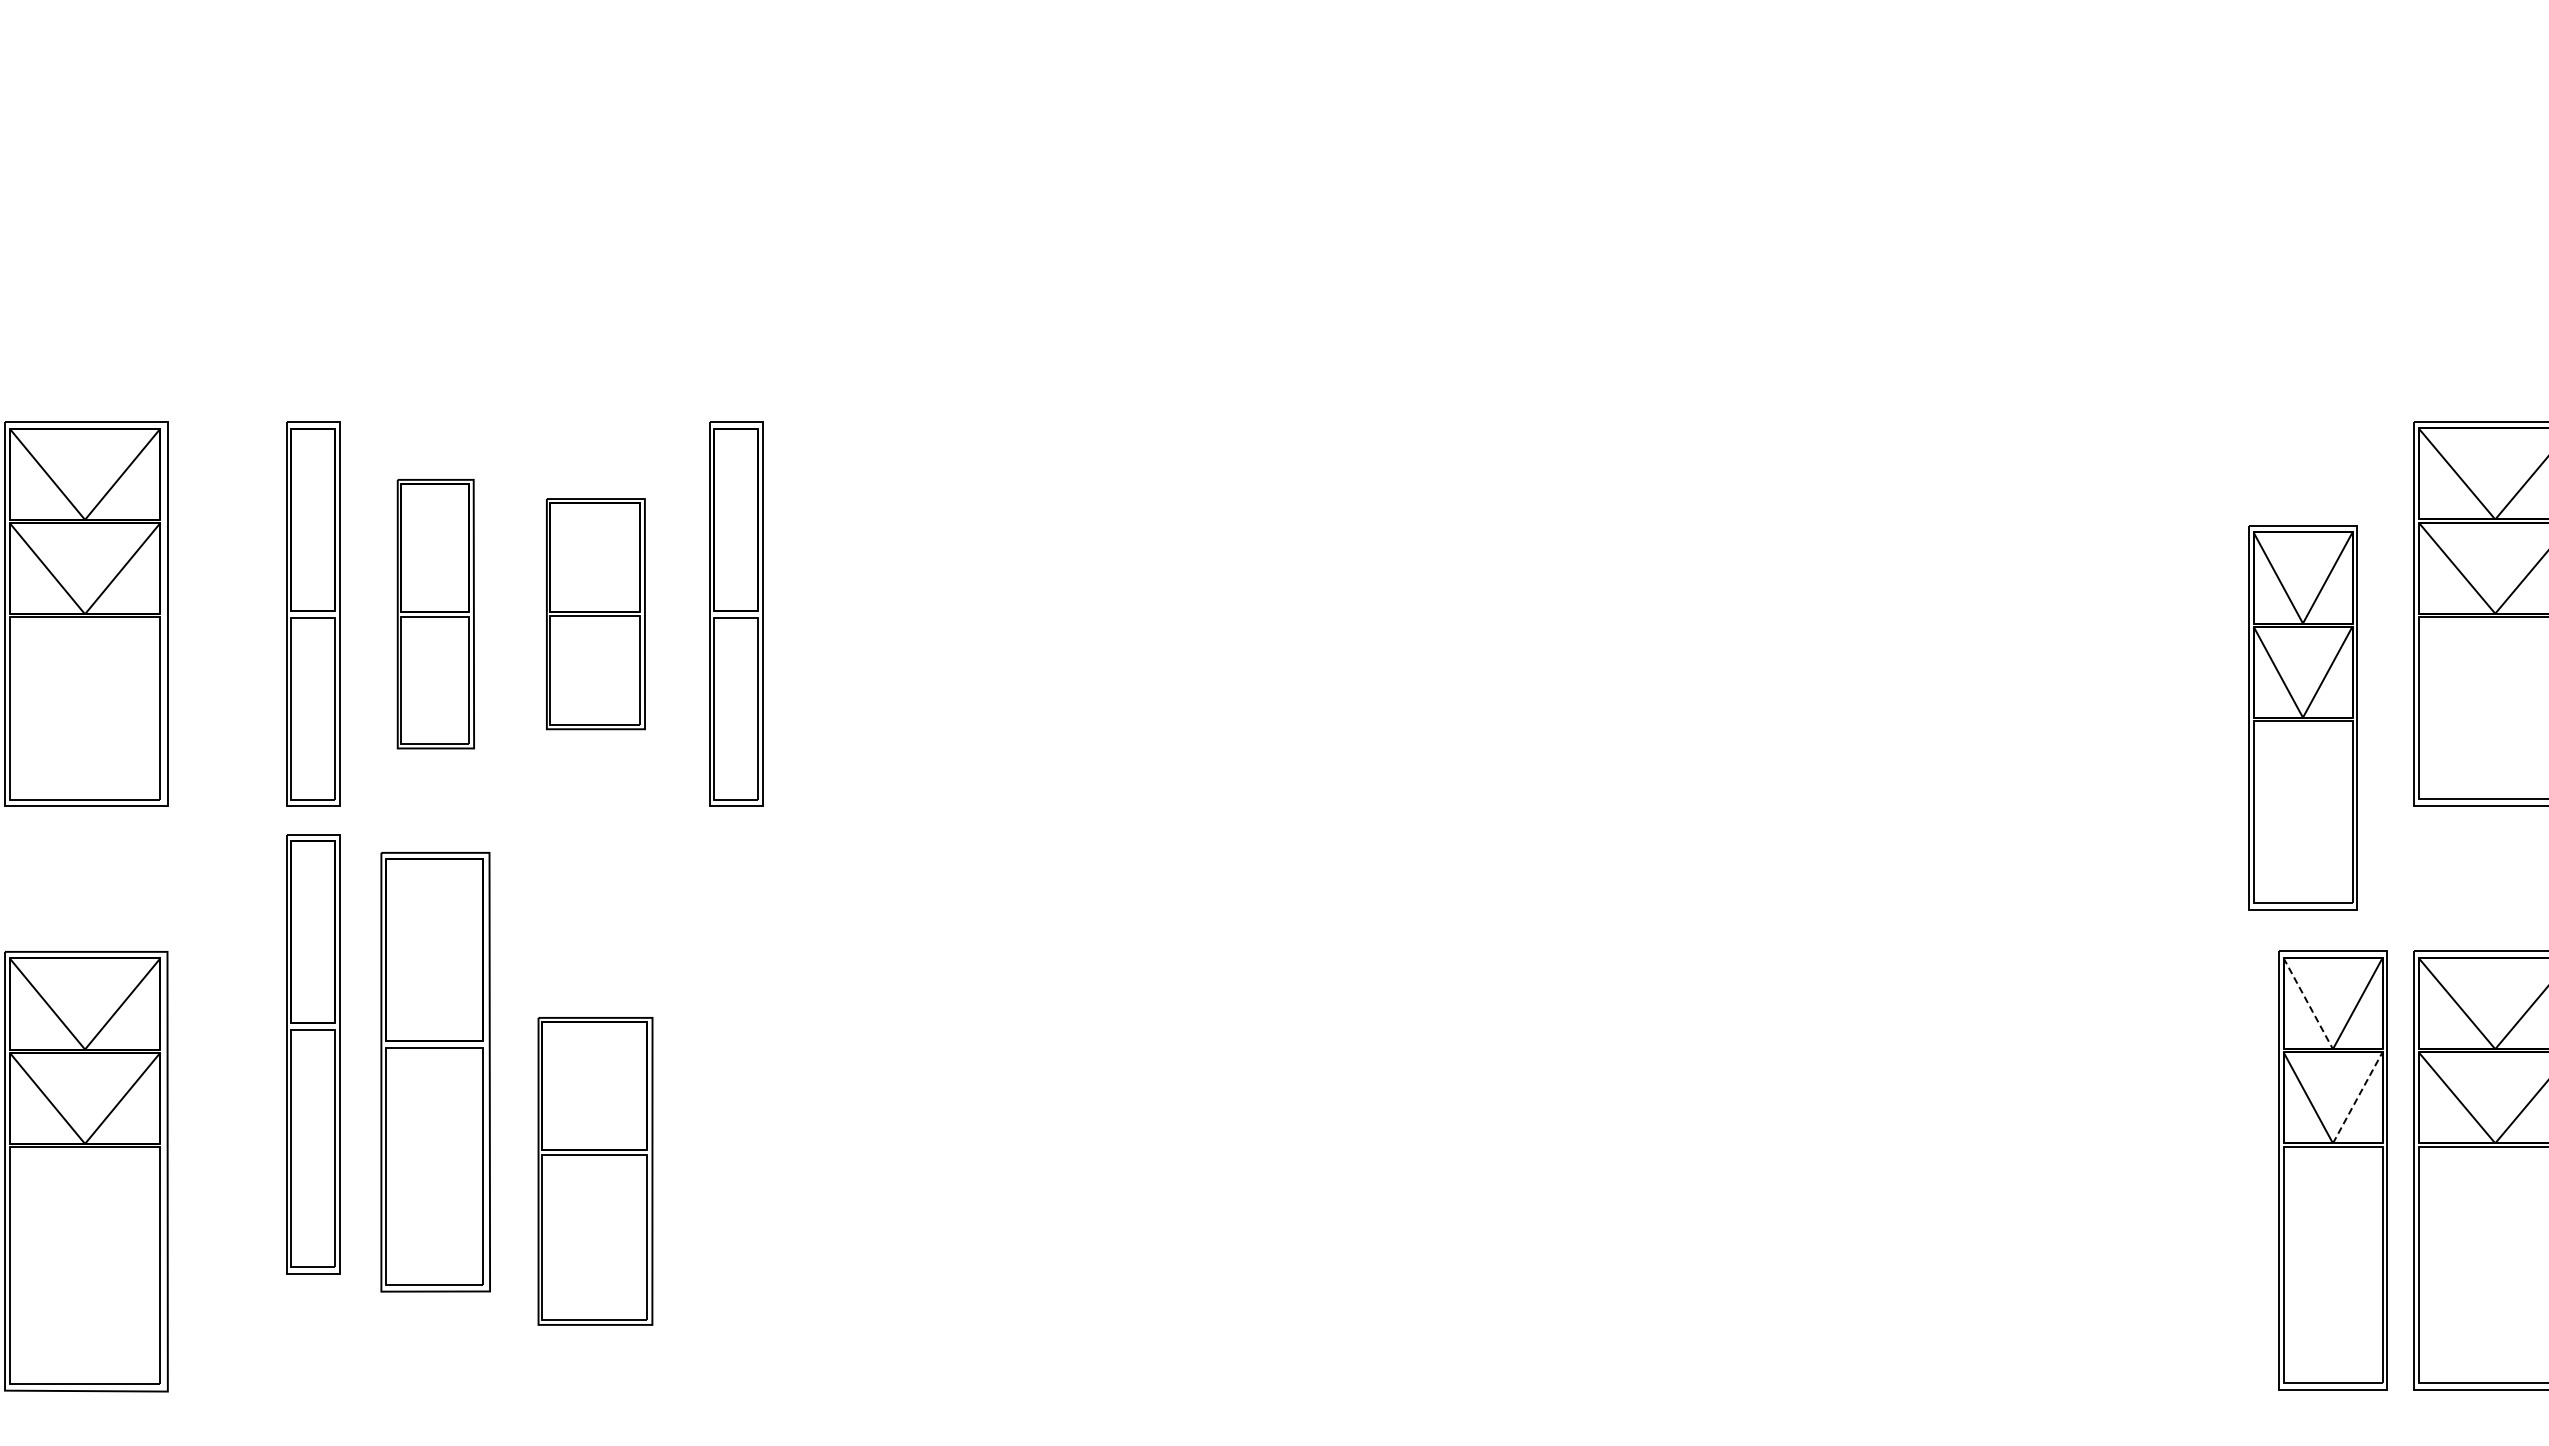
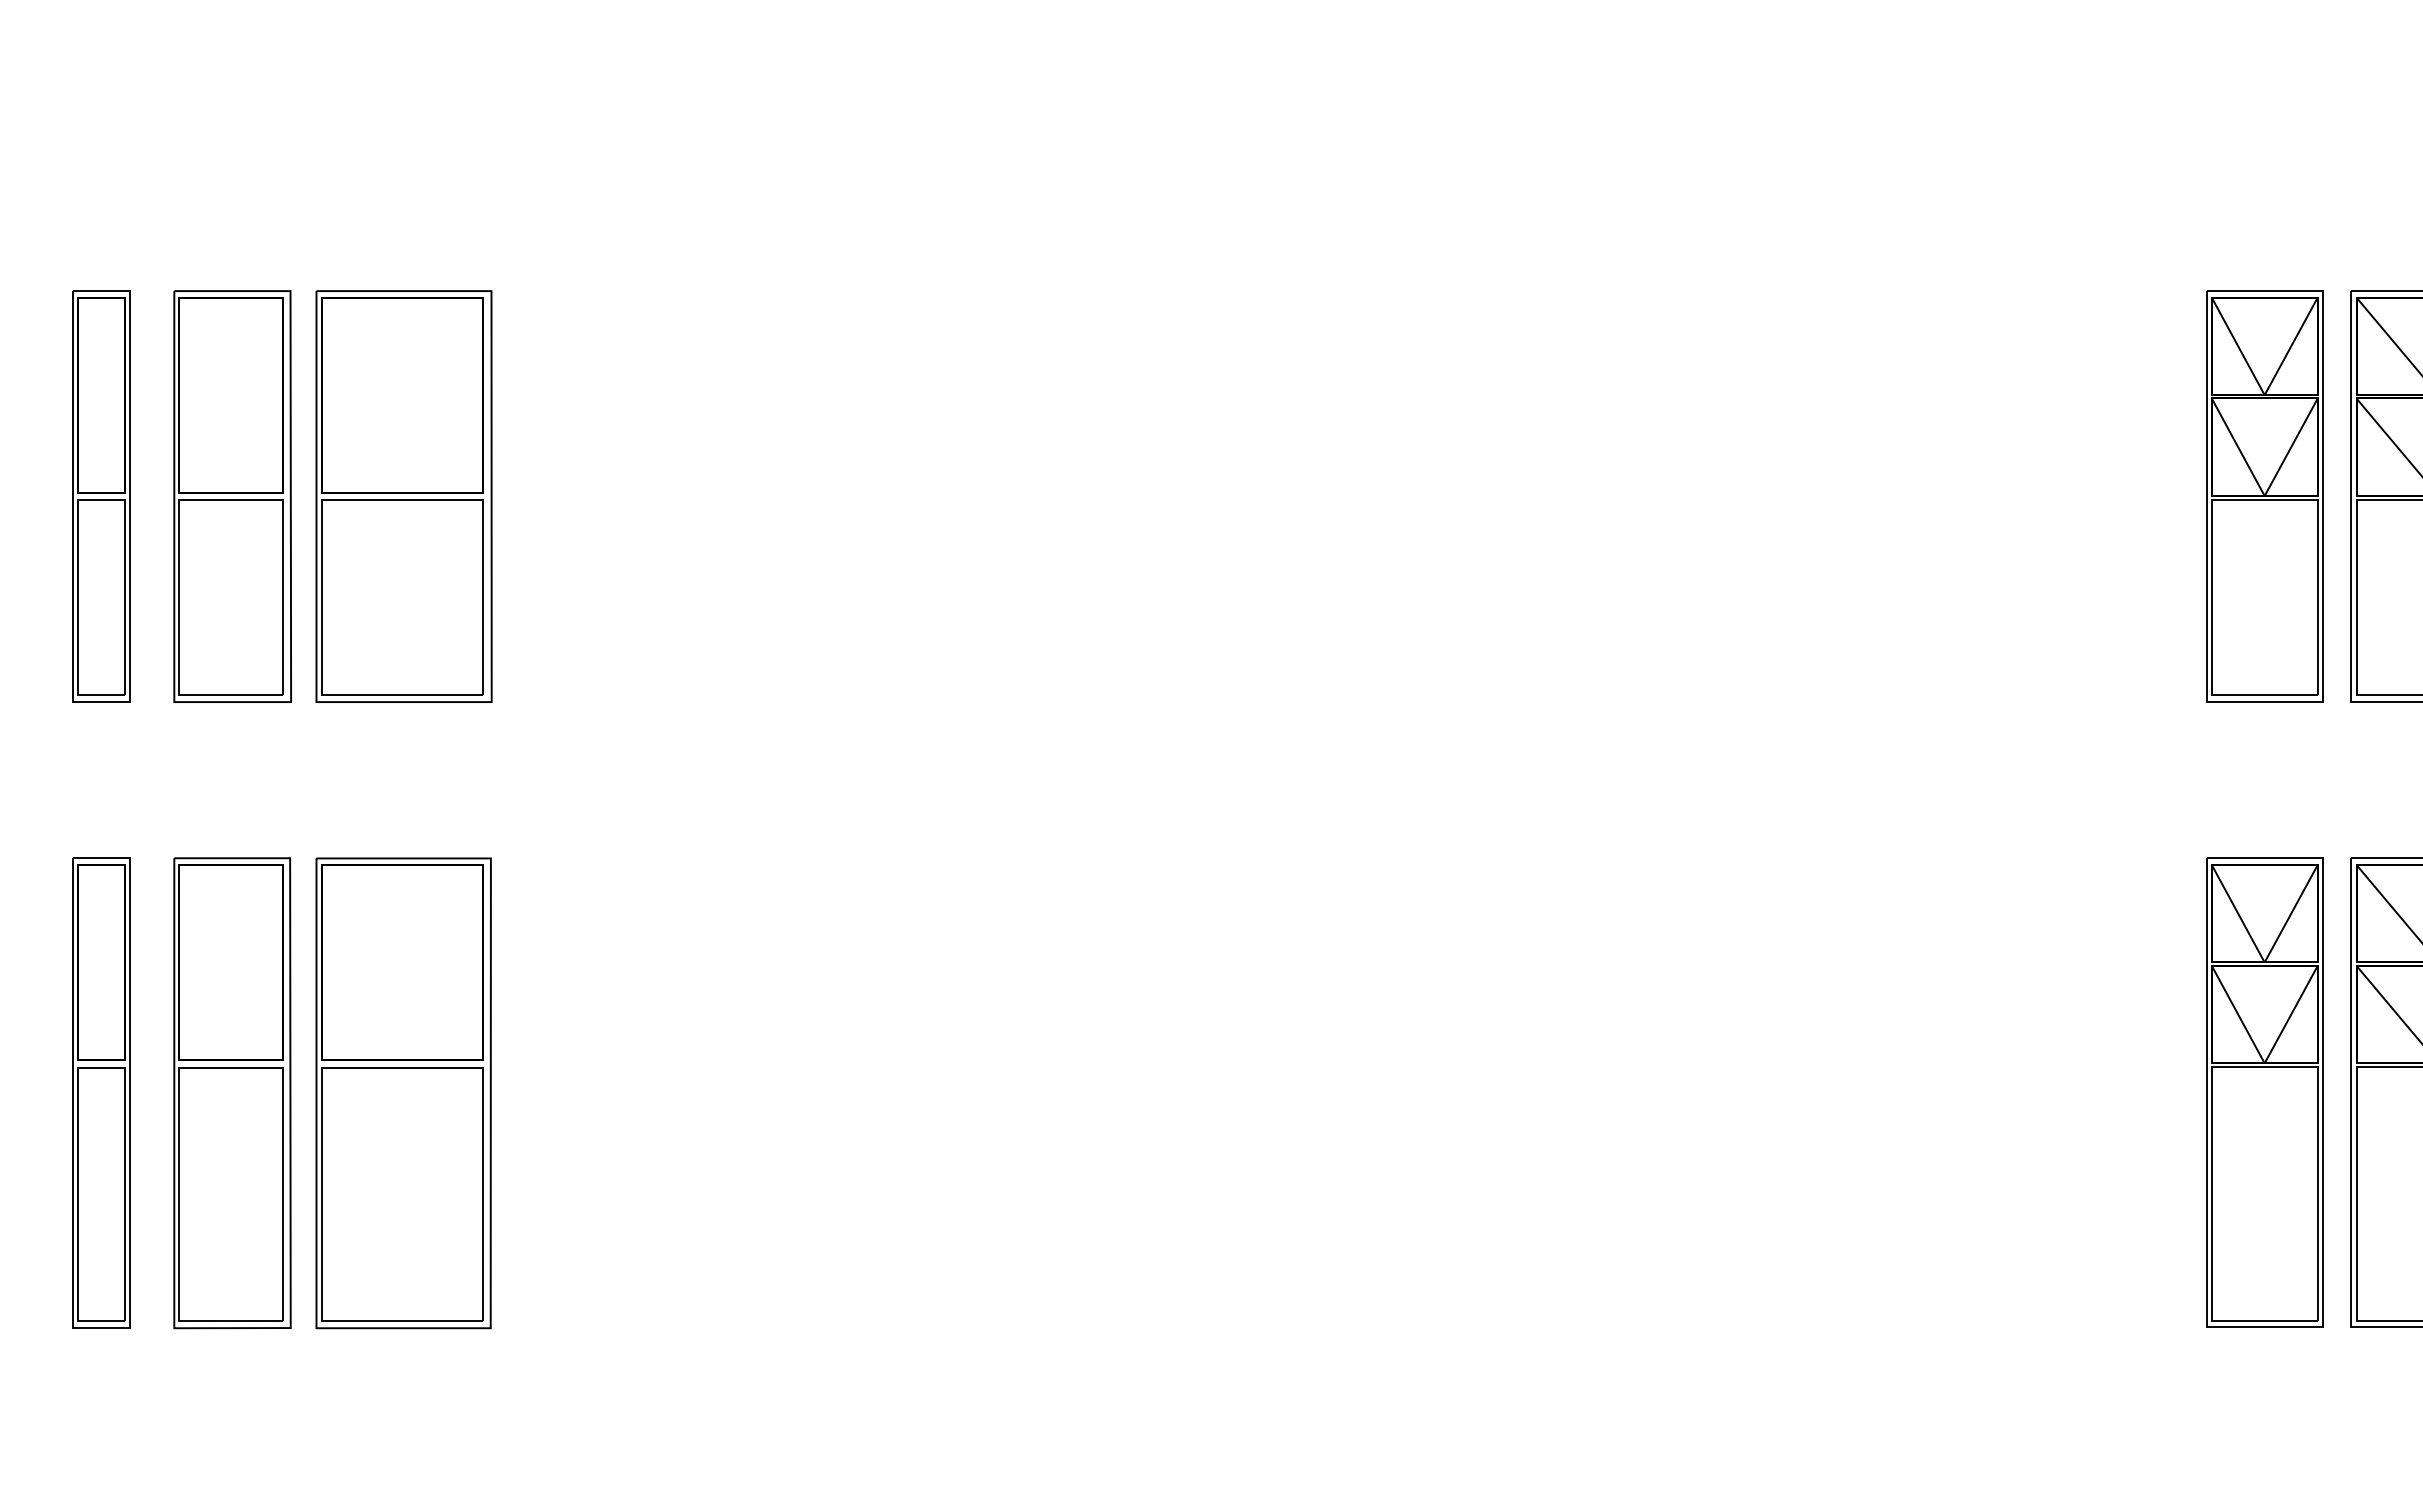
part: (435, 613) -> (232, 495), size x1.43
part: (595, 613) -> (403, 495), size x1.67
part: (736, 613) -> (554, 495), removed
part: (2302, 717) -> (2264, 495), moved
line: (2308, 1003) -> (2238, 913), dashed -> solid
part: (313, 1054) -> (101, 1093), moved
part: (435, 1072) -> (232, 1093), moved
line: (2357, 1097) -> (2290, 1014), dashed -> solid
part: (595, 1171) -> (403, 1093), size x1.43

